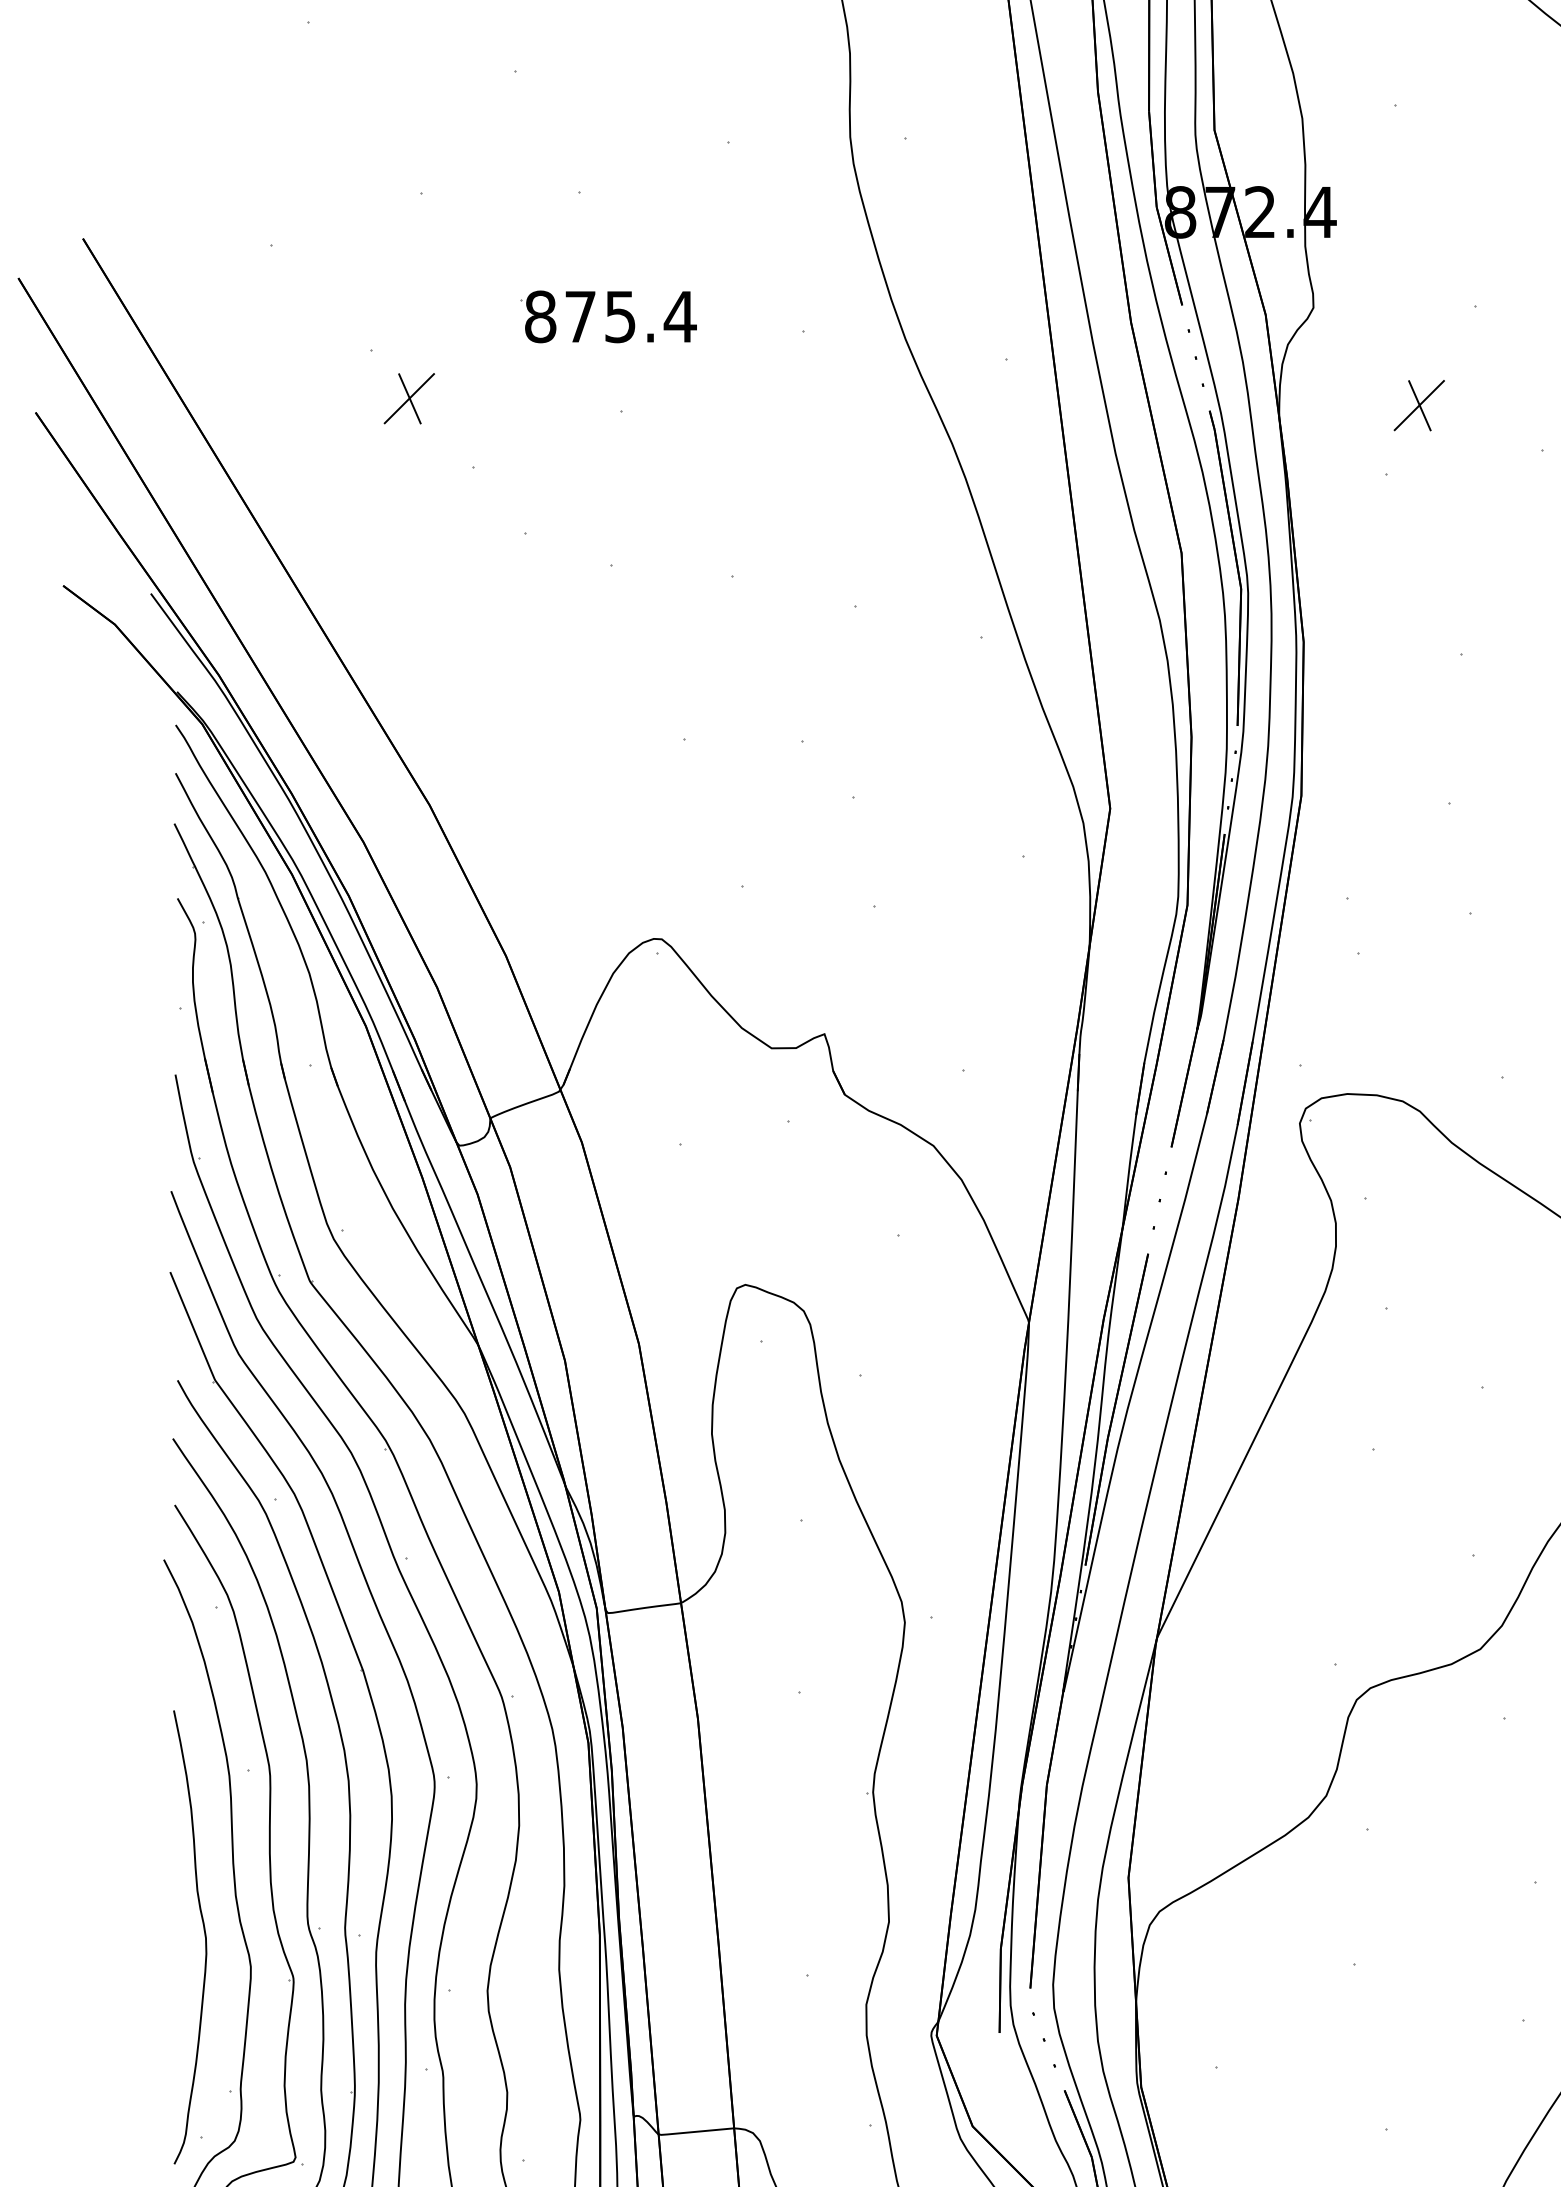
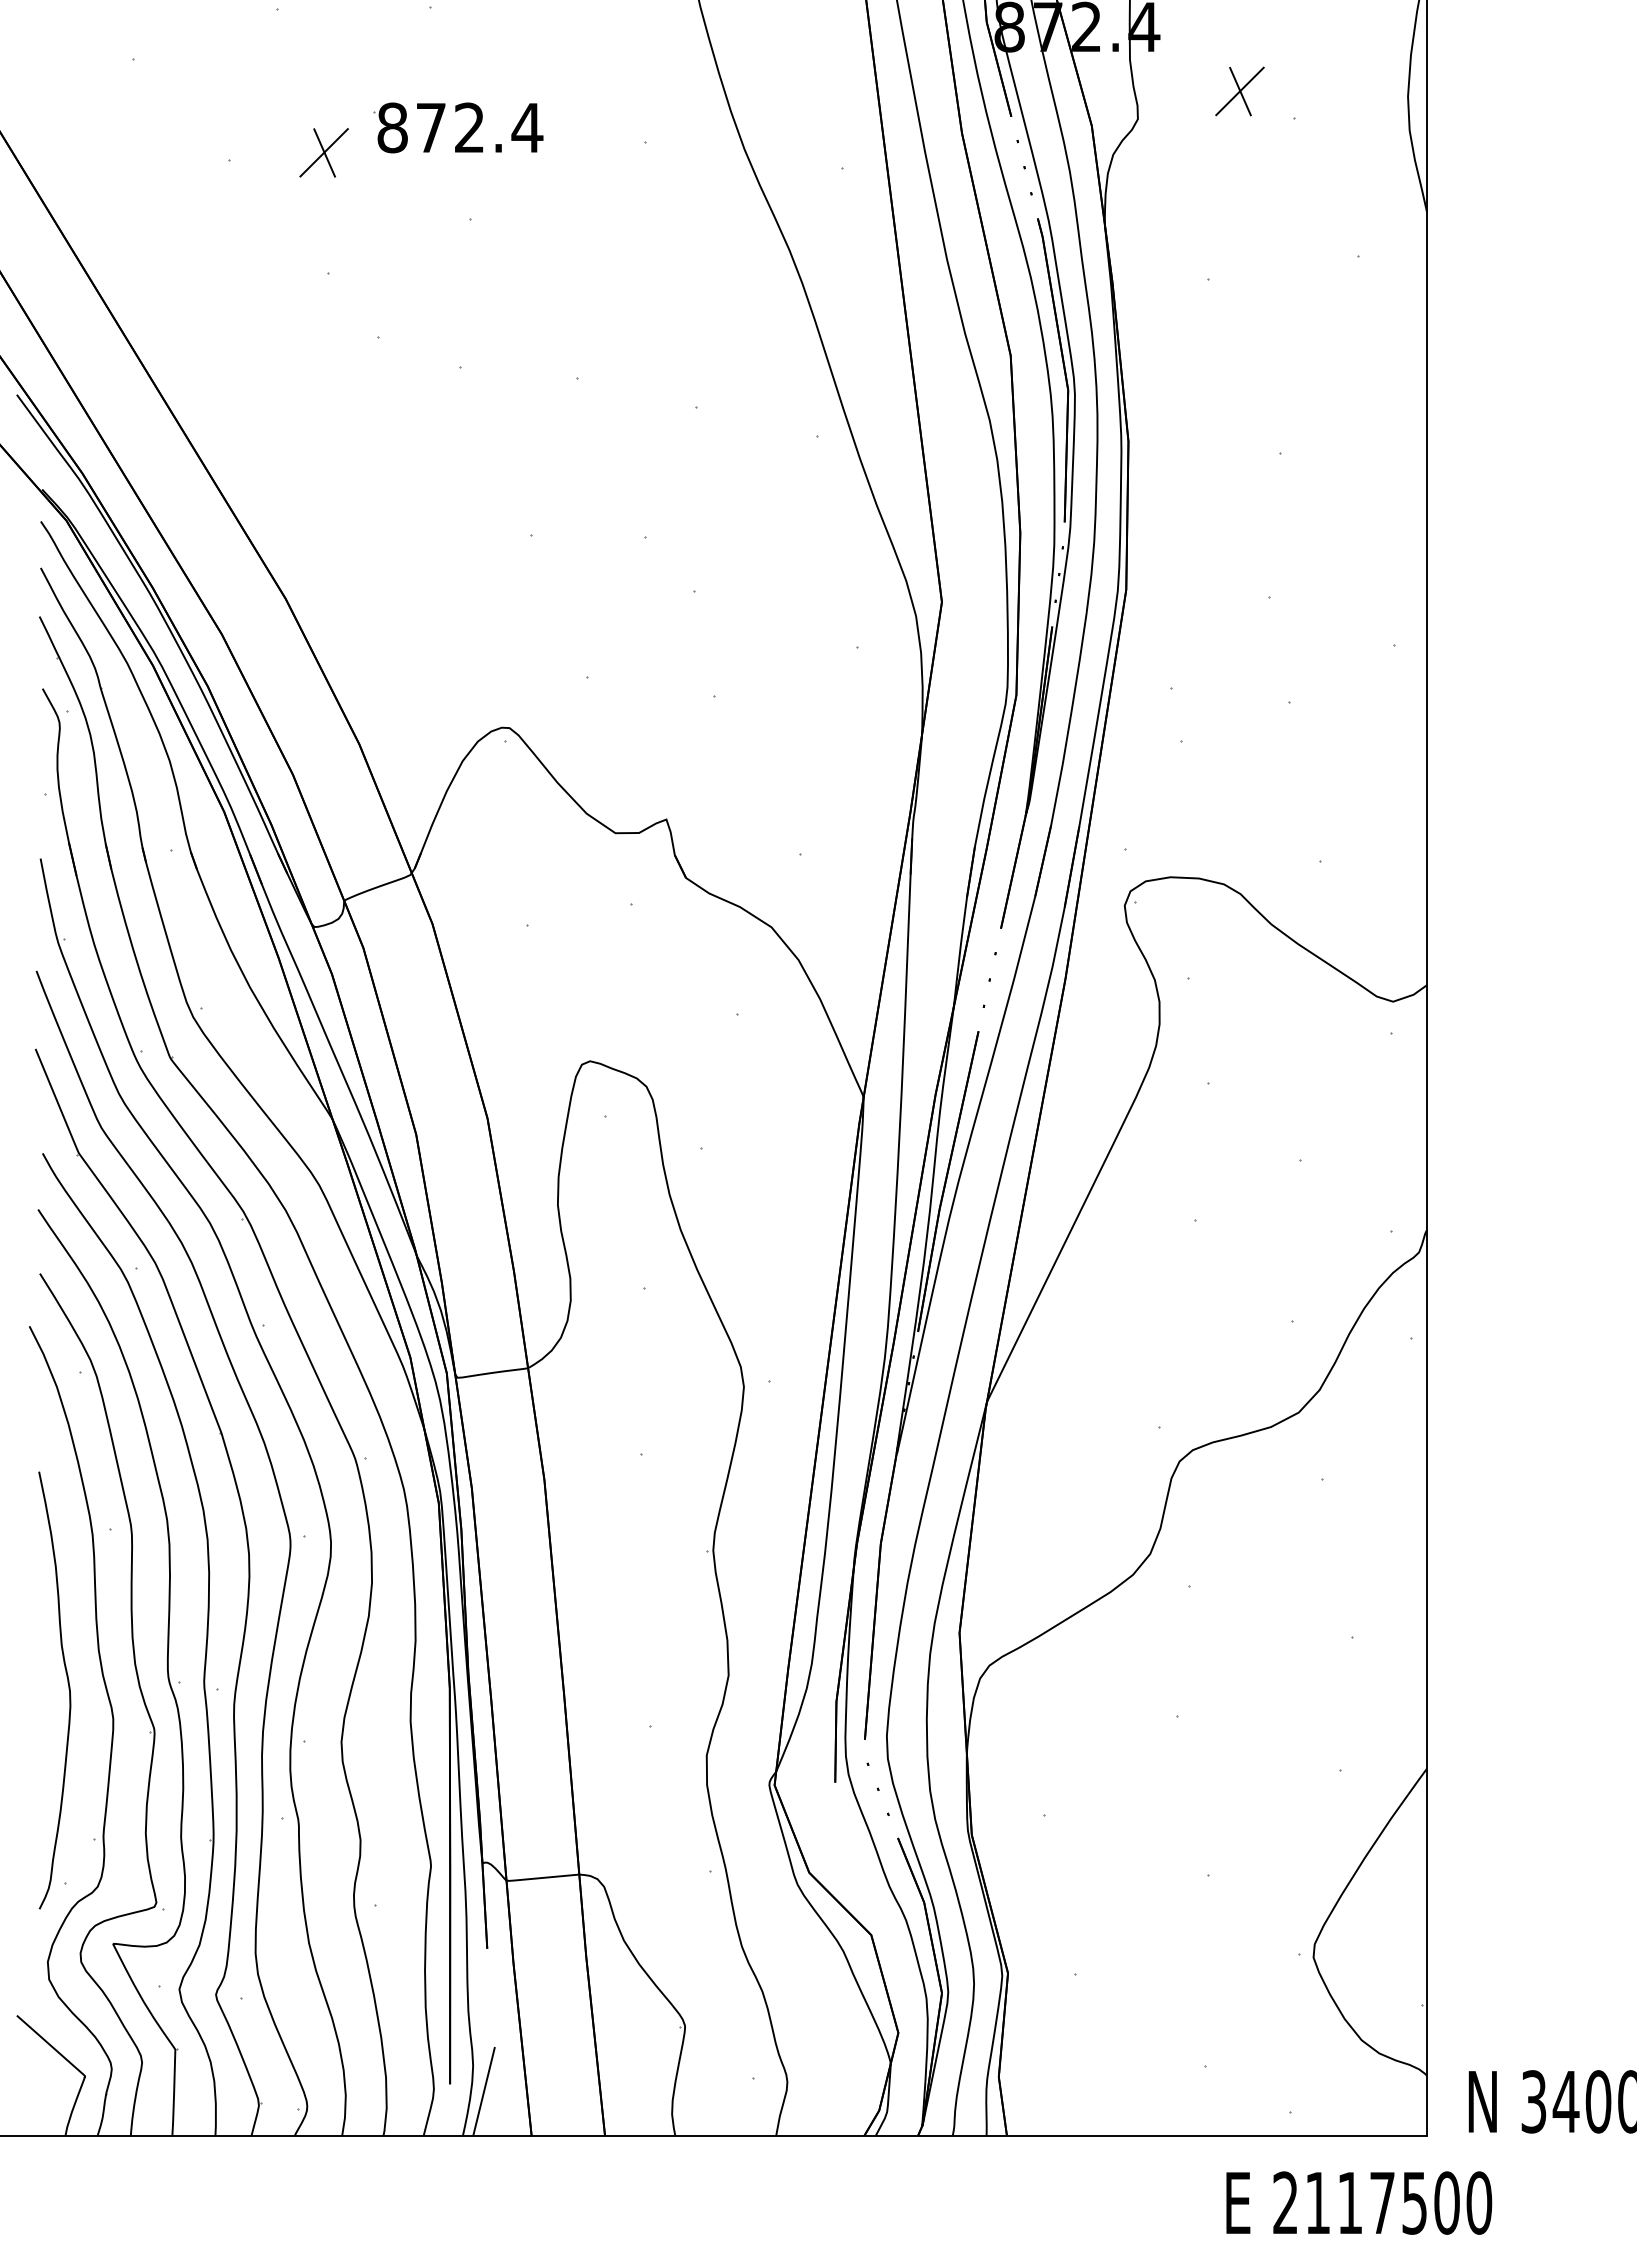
text: (620, 316) -> (469, 127), 875.4 -> 872.4
part: (408, 398) -> (323, 152), moved
part: (1418, 405) -> (1239, 91), moved

